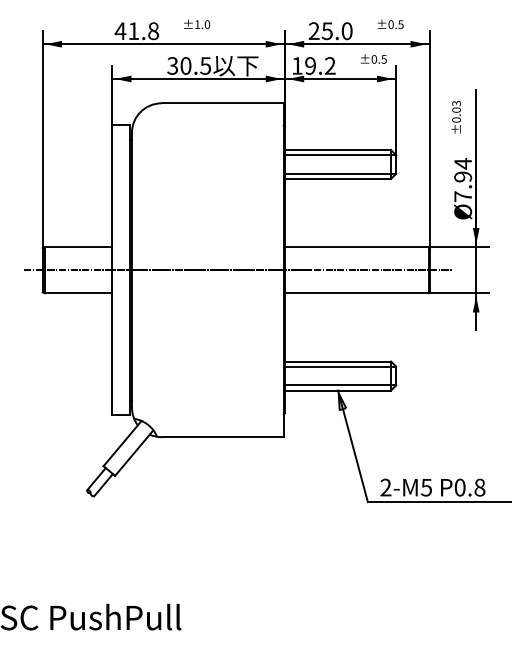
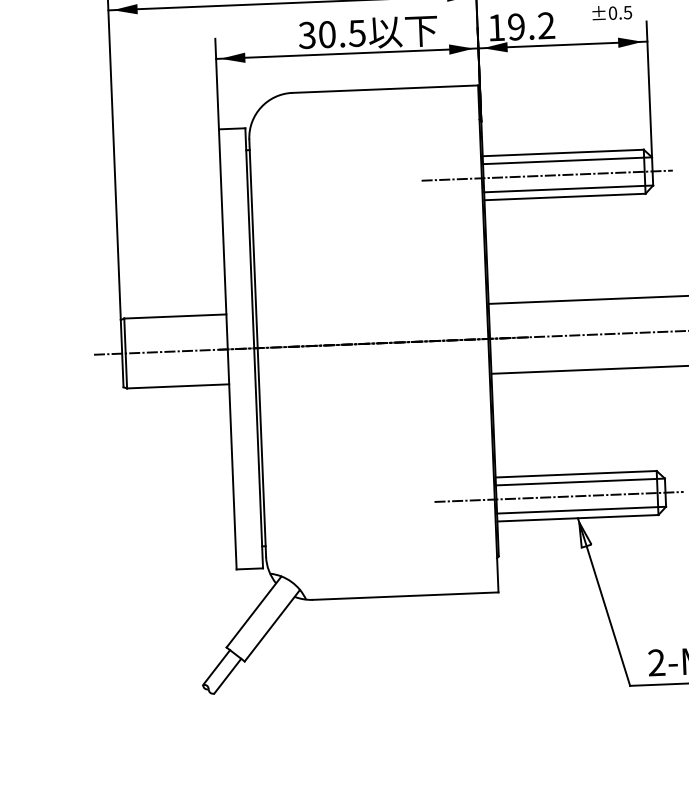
line: (326, 164) -> (546, 175), added
line: (326, 376) -> (559, 497), added

